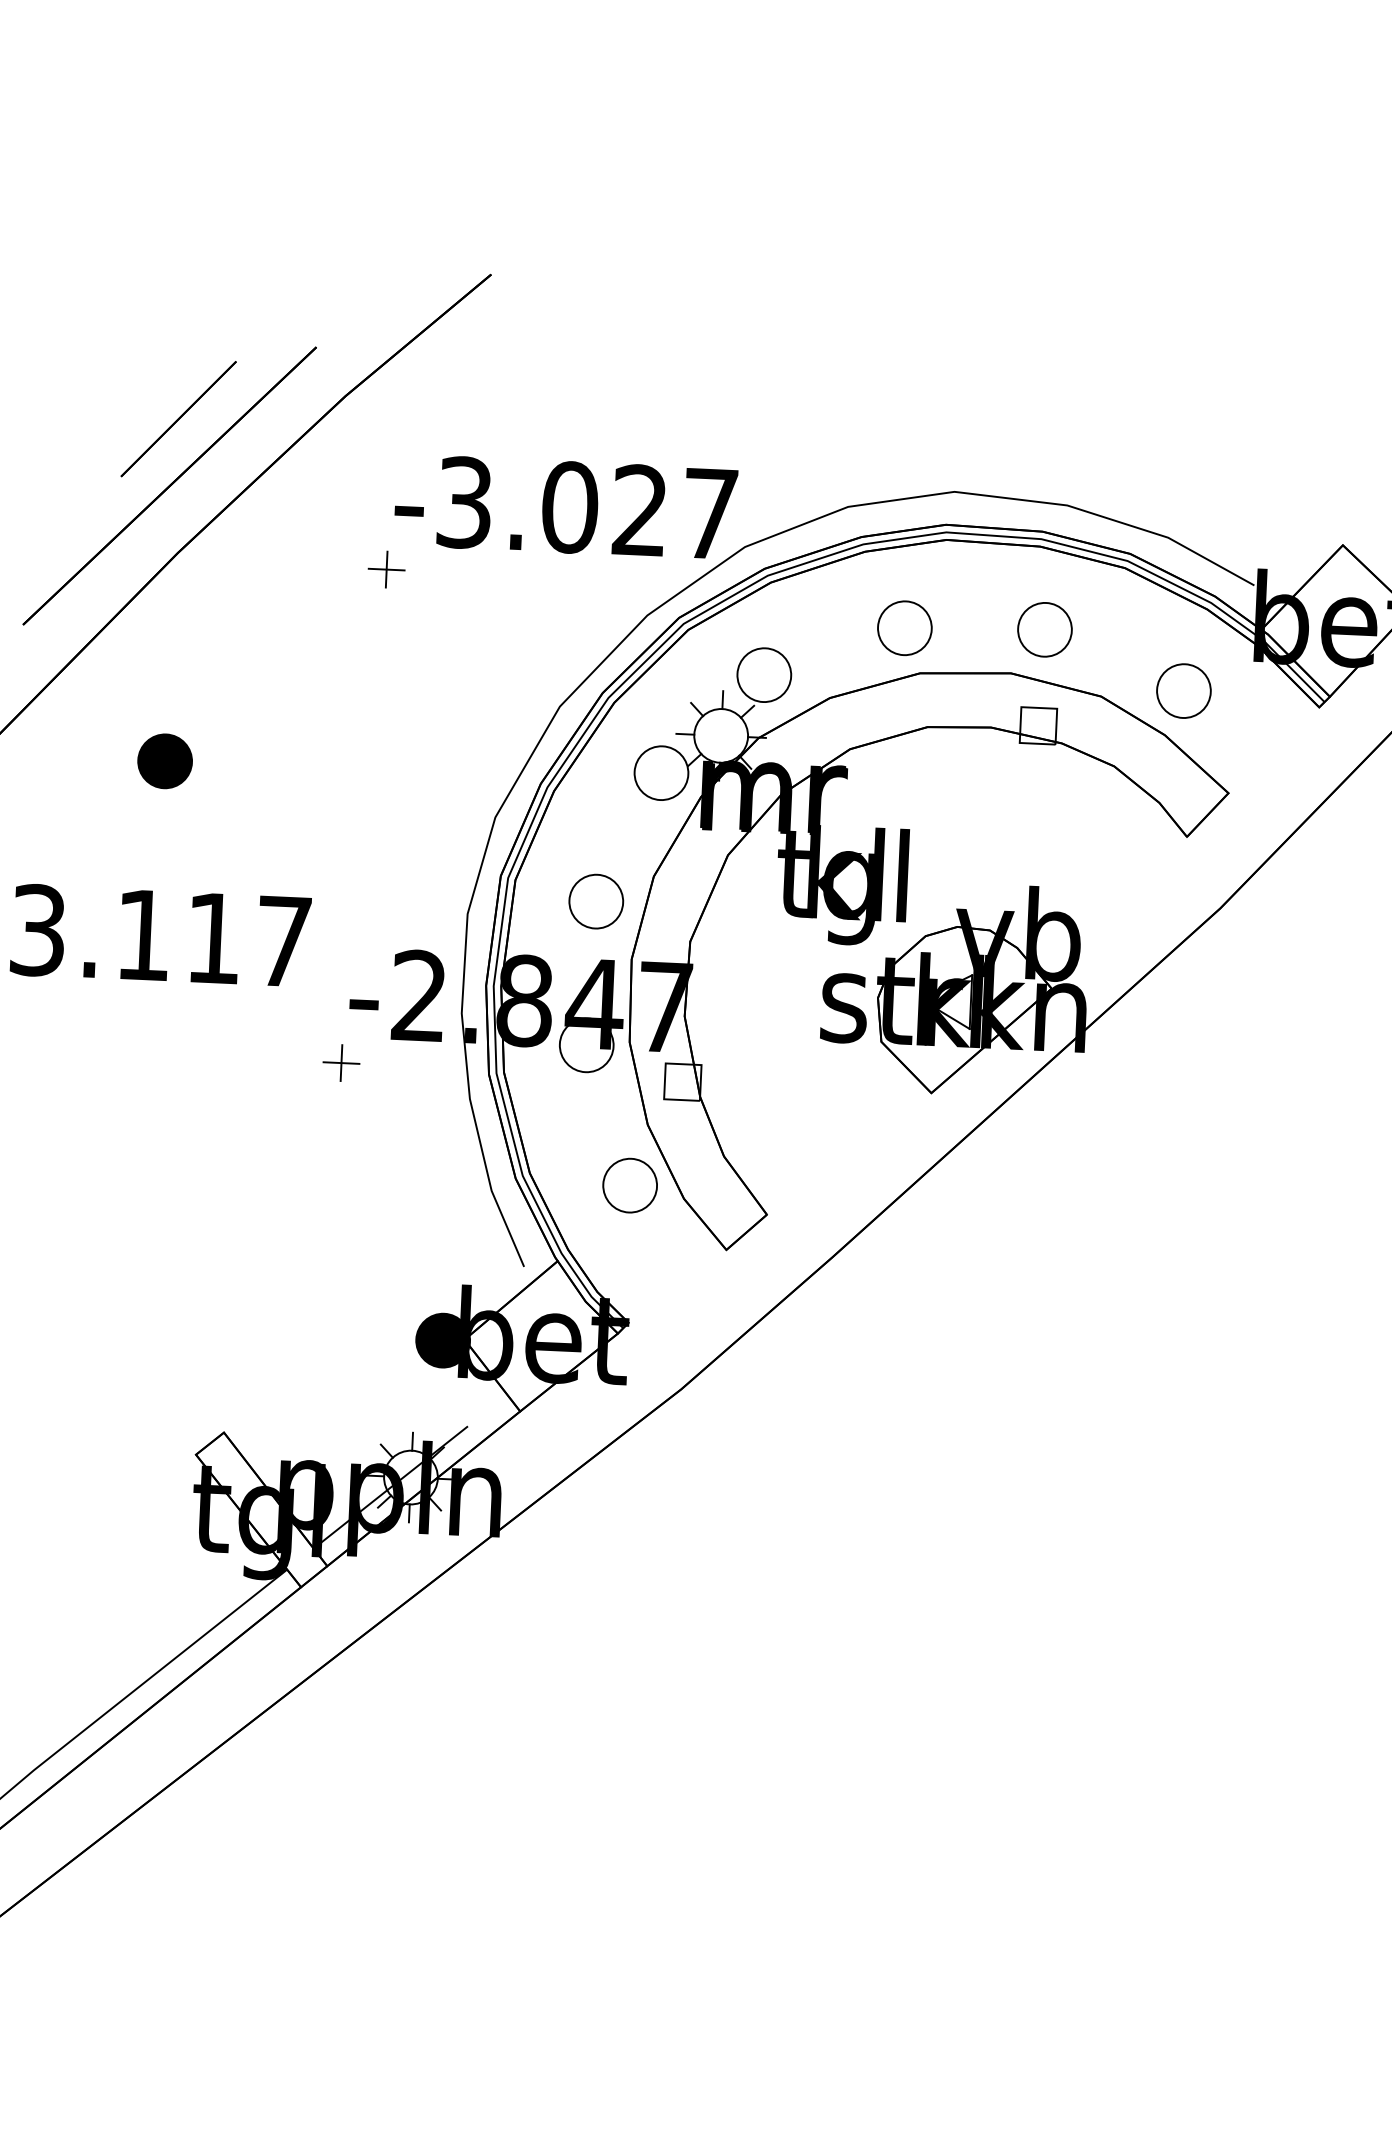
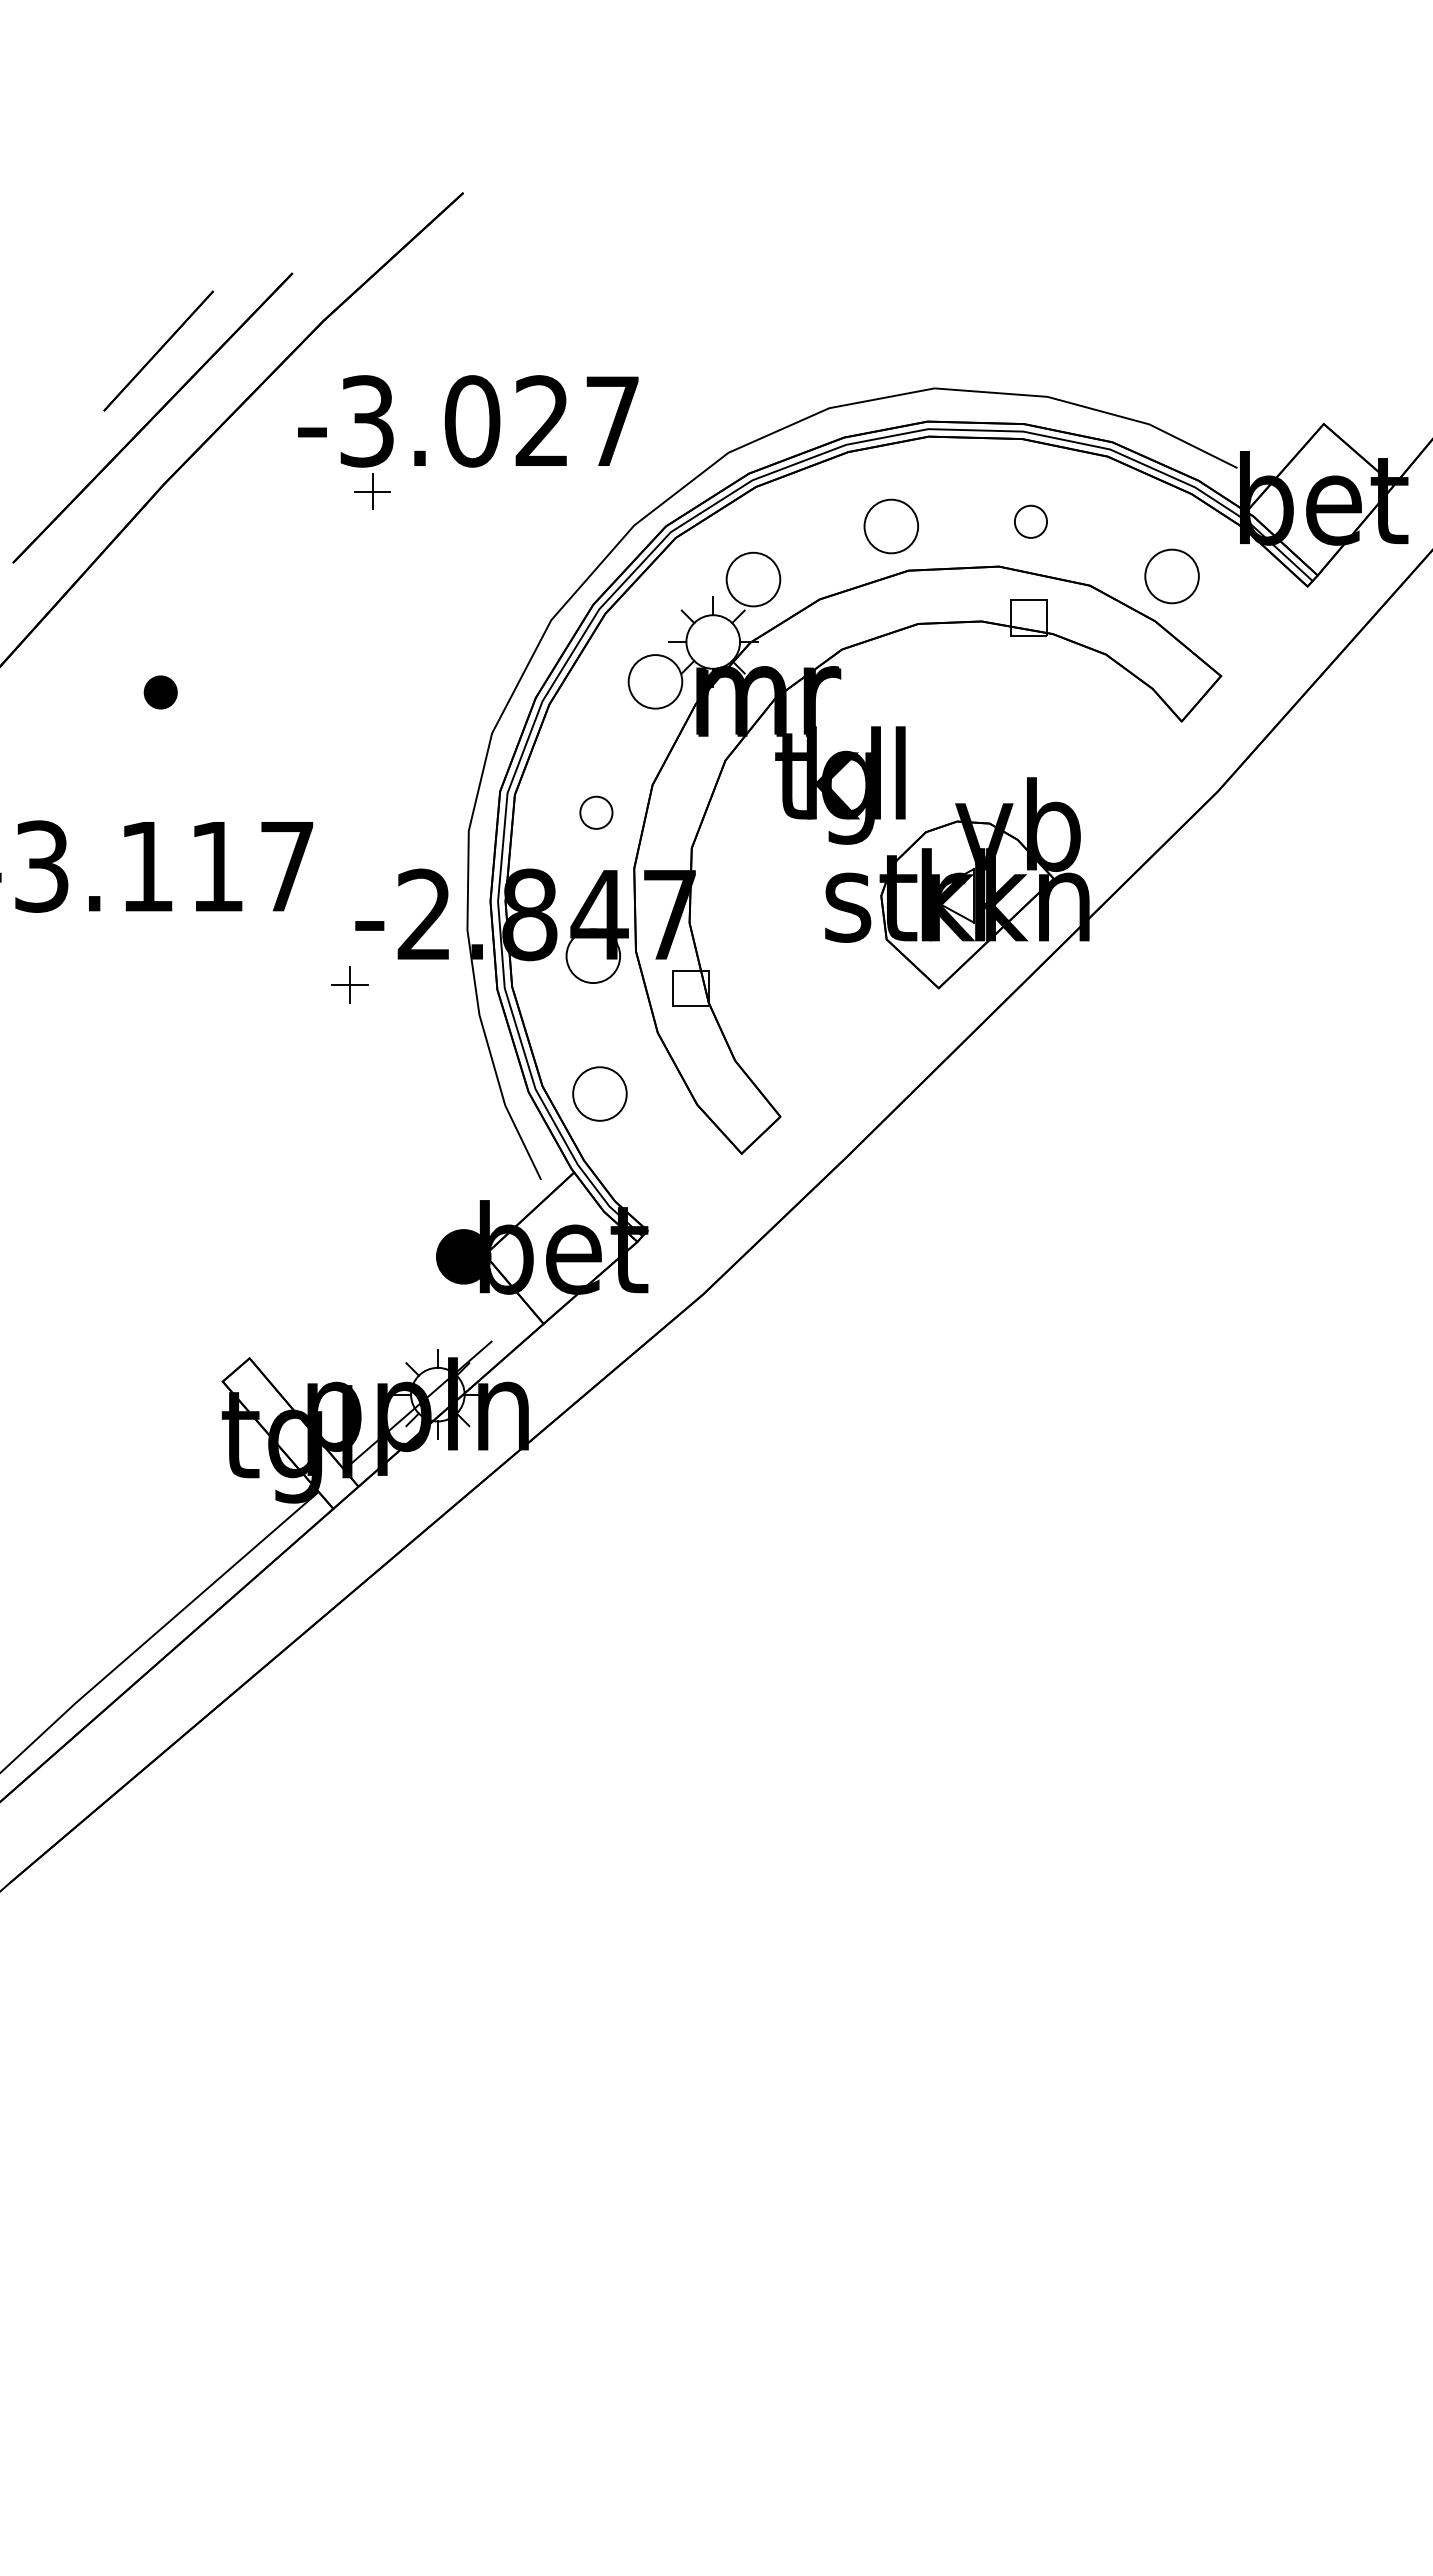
text: (566, 507) -> (468, 421), moved
part: (1044, 629) -> (1030, 521), size x0.6
part: (164, 761) -> (160, 692), size x0.6
part: (596, 901) -> (596, 812), size x0.6
part: (629, 1185) -> (599, 1093), moved

